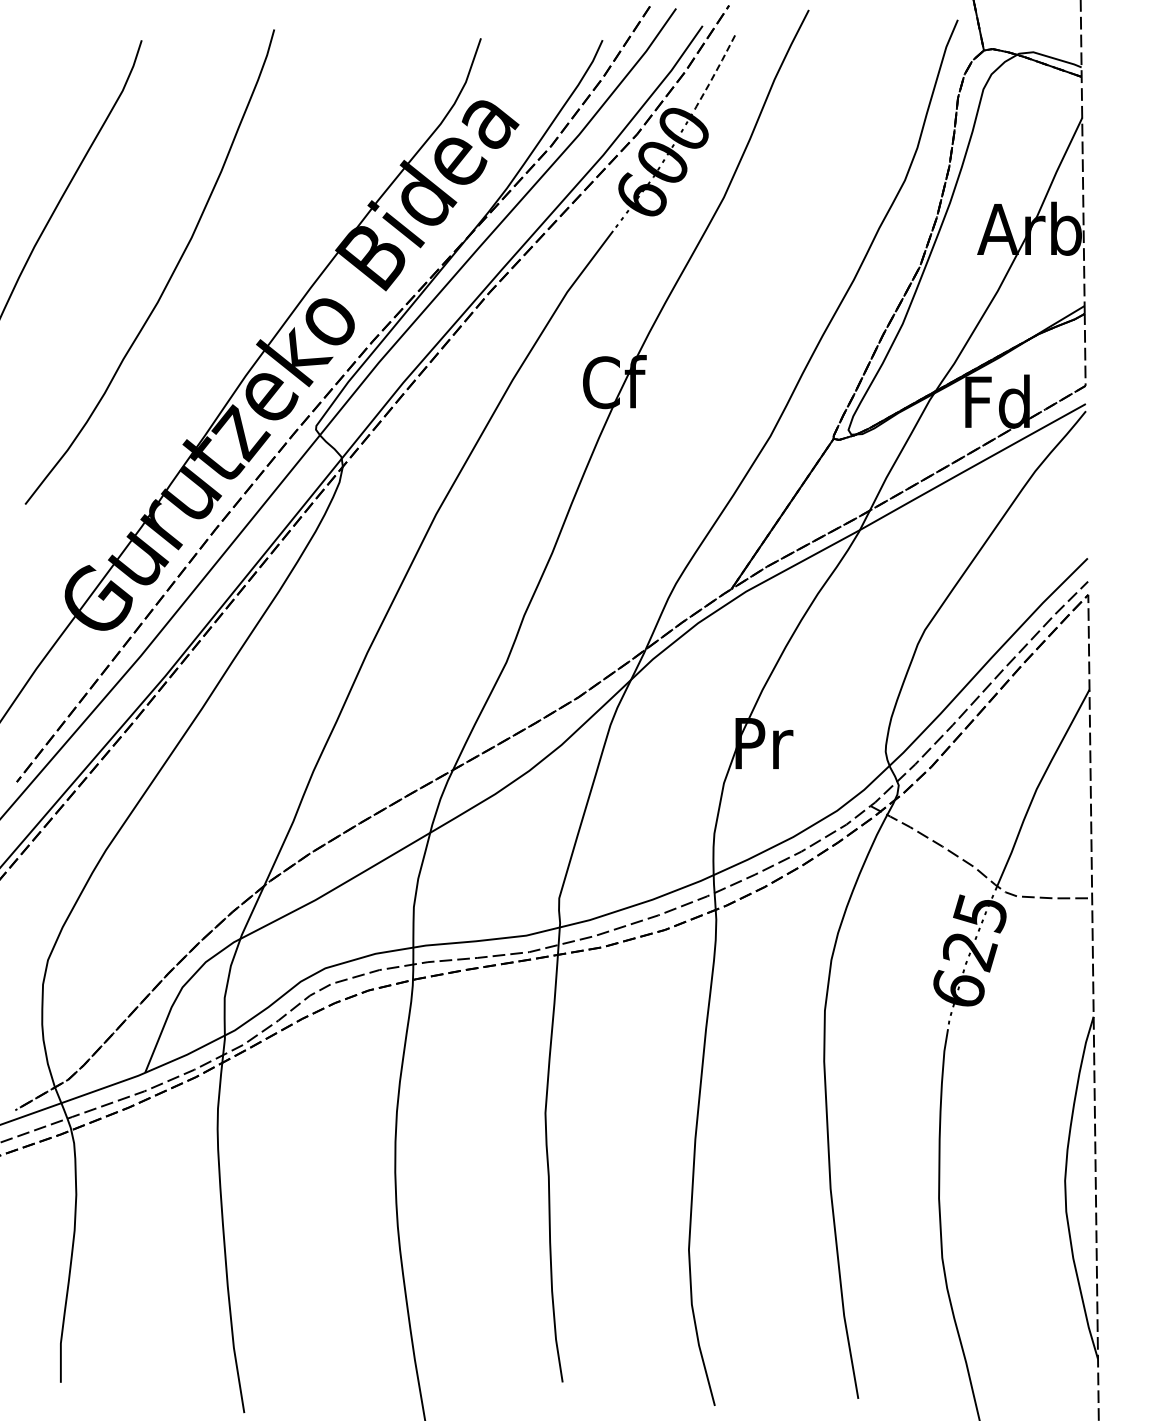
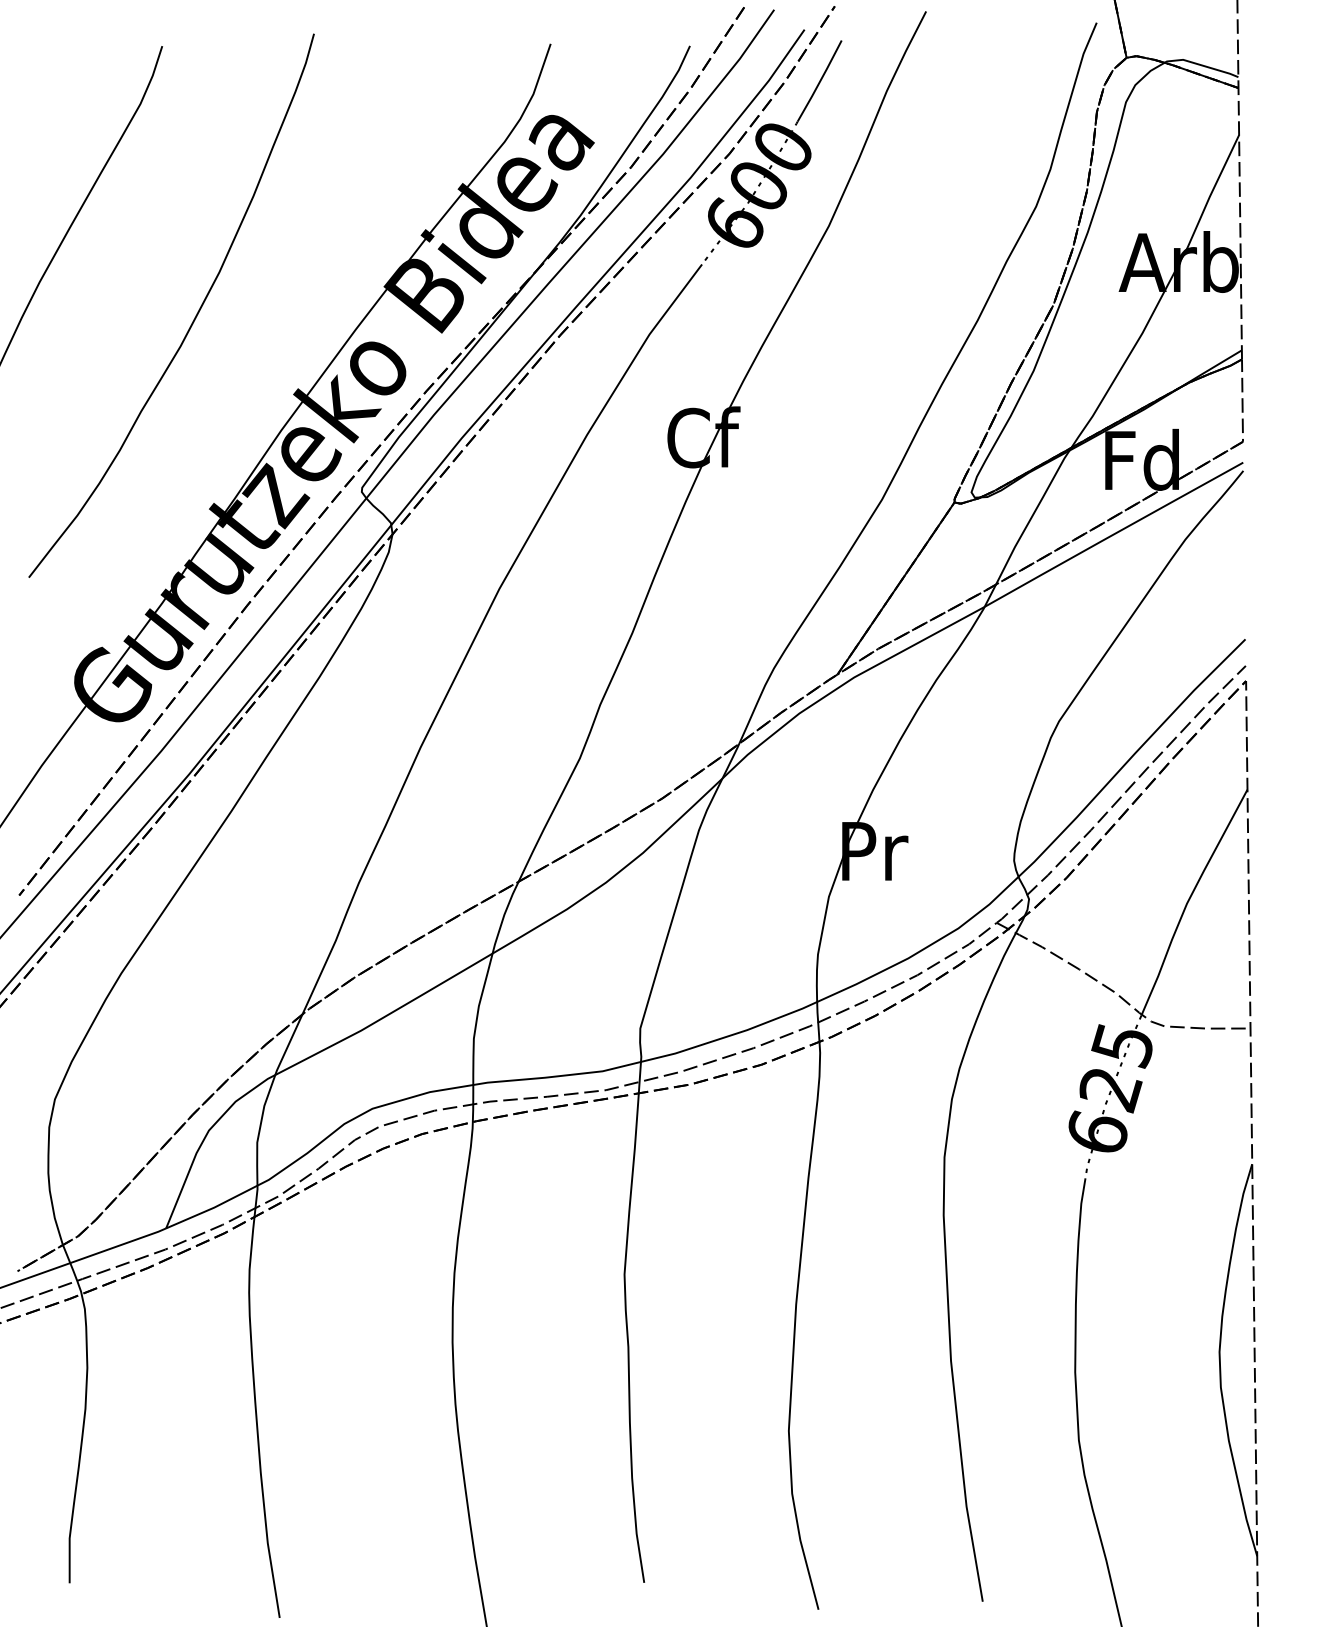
line: (716, 71) -> (820, 81), dashed -> solid

